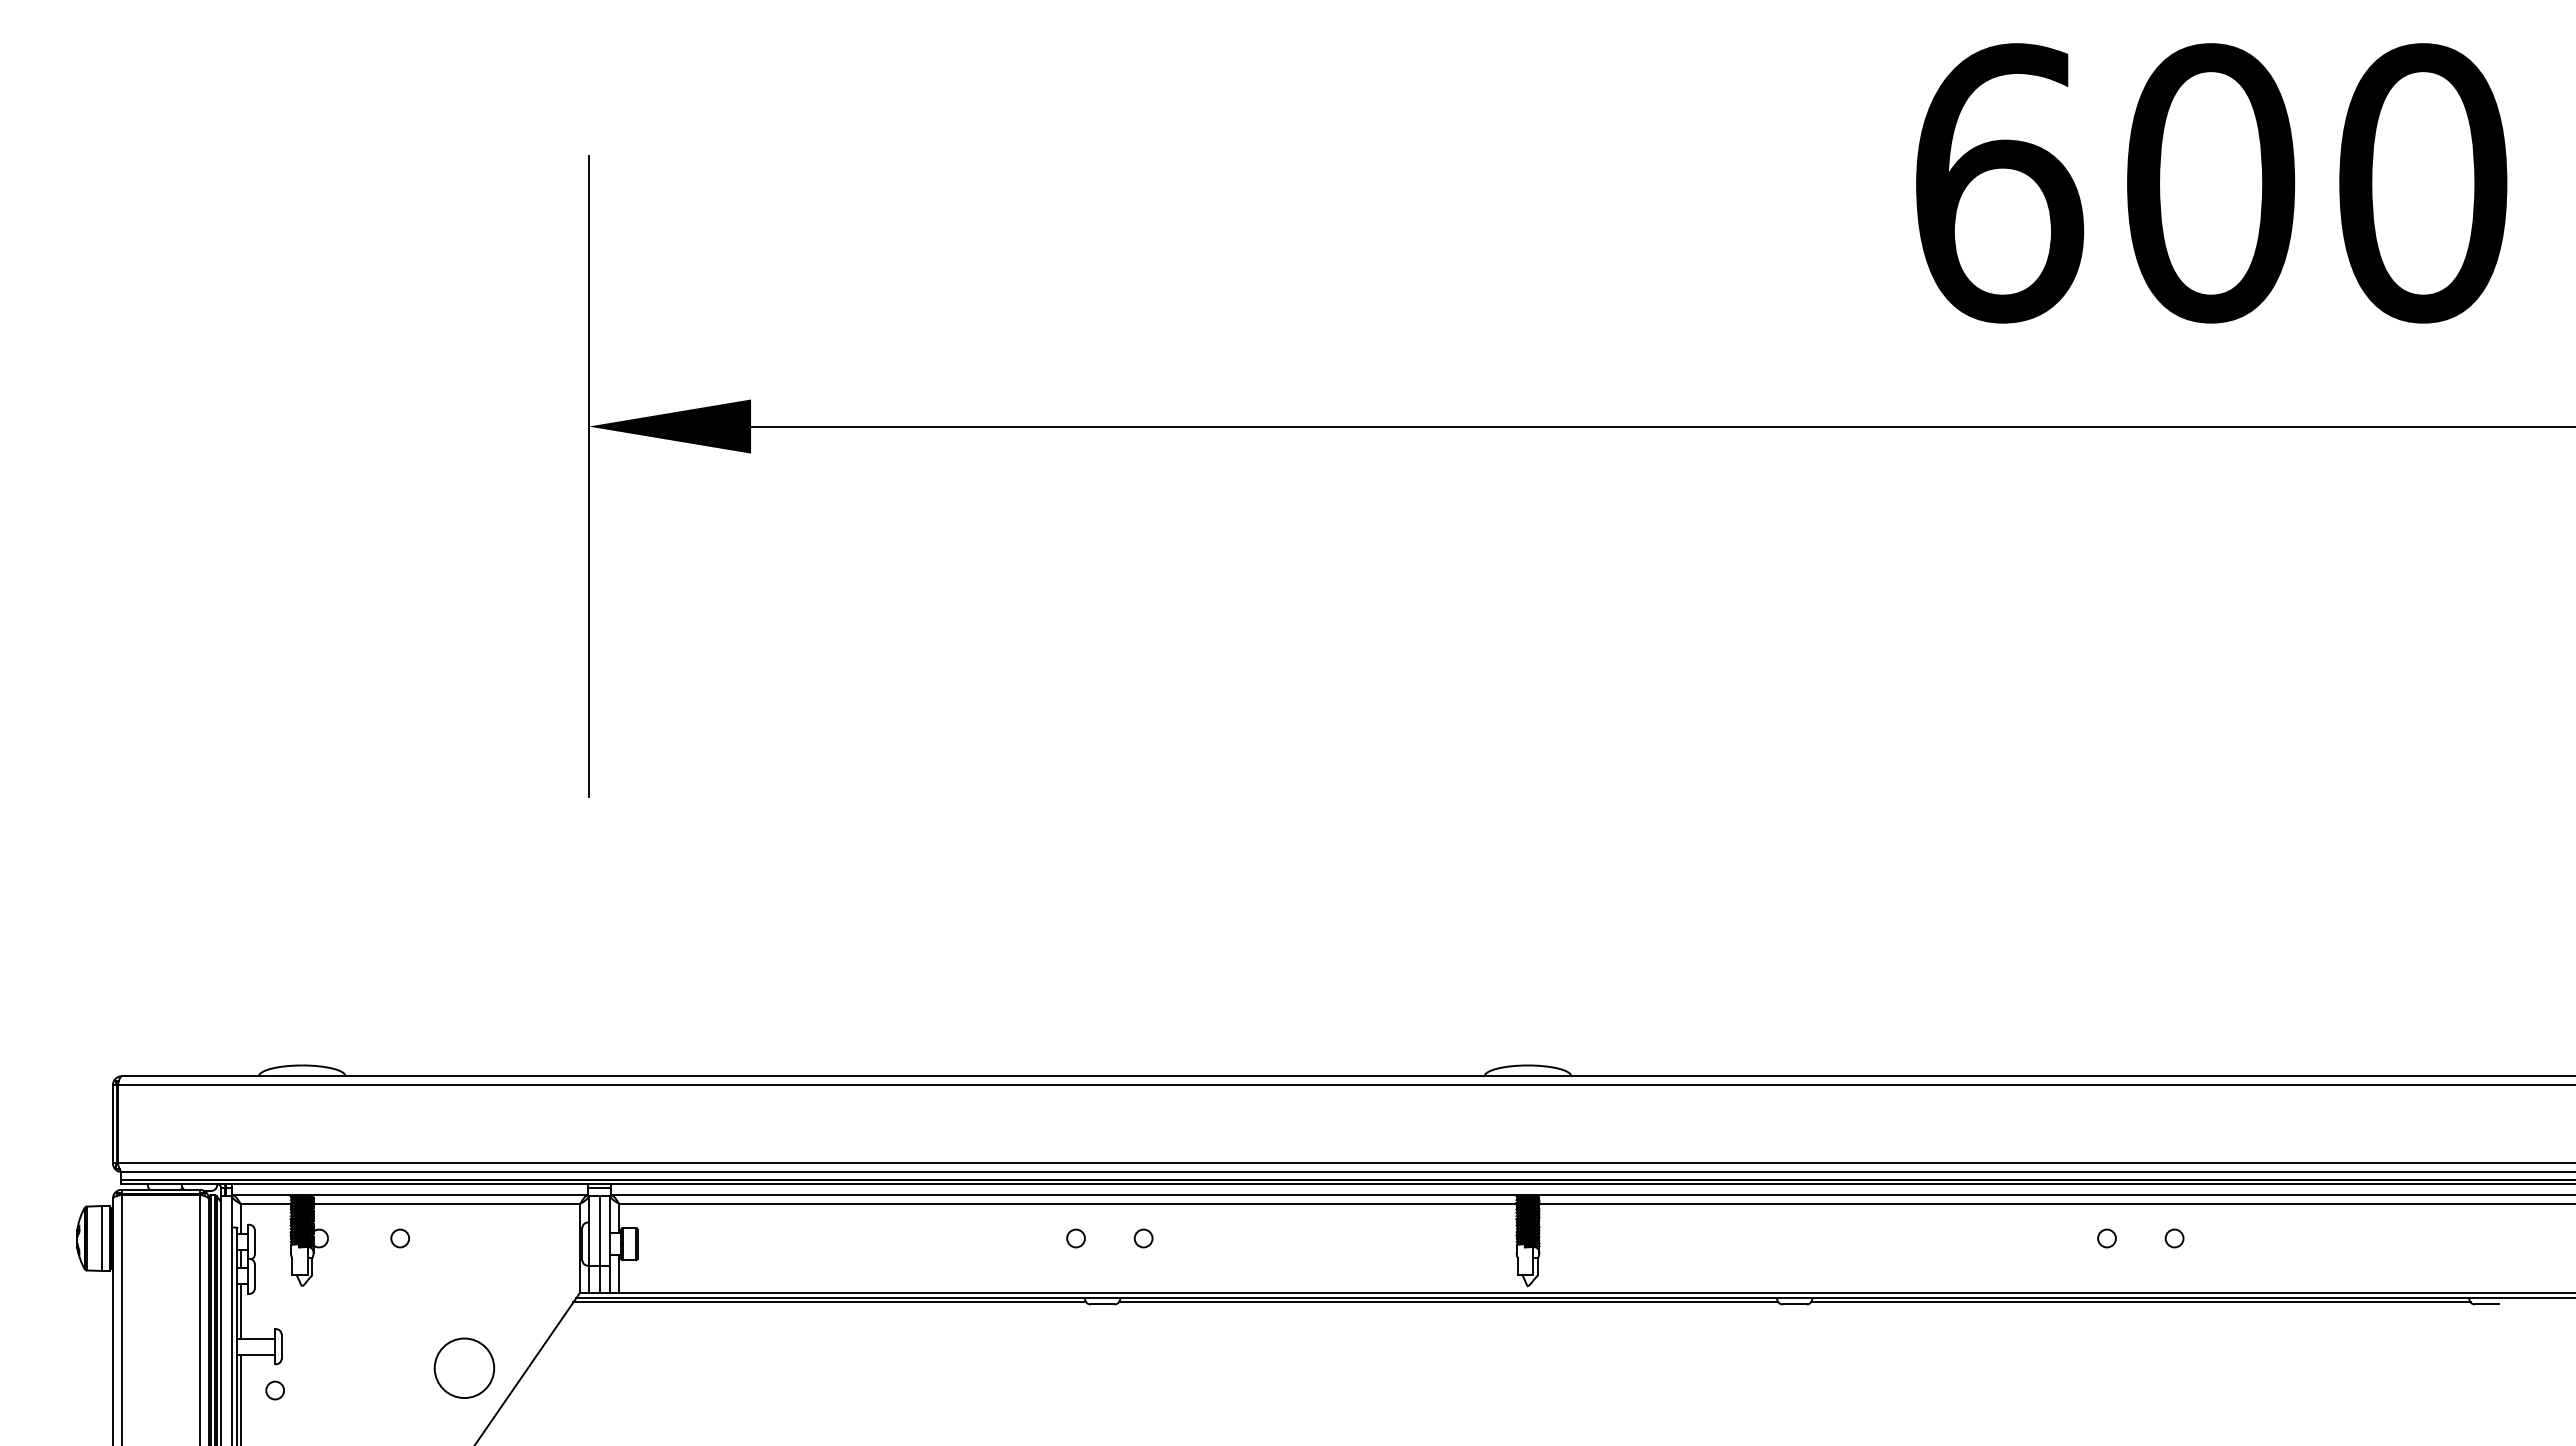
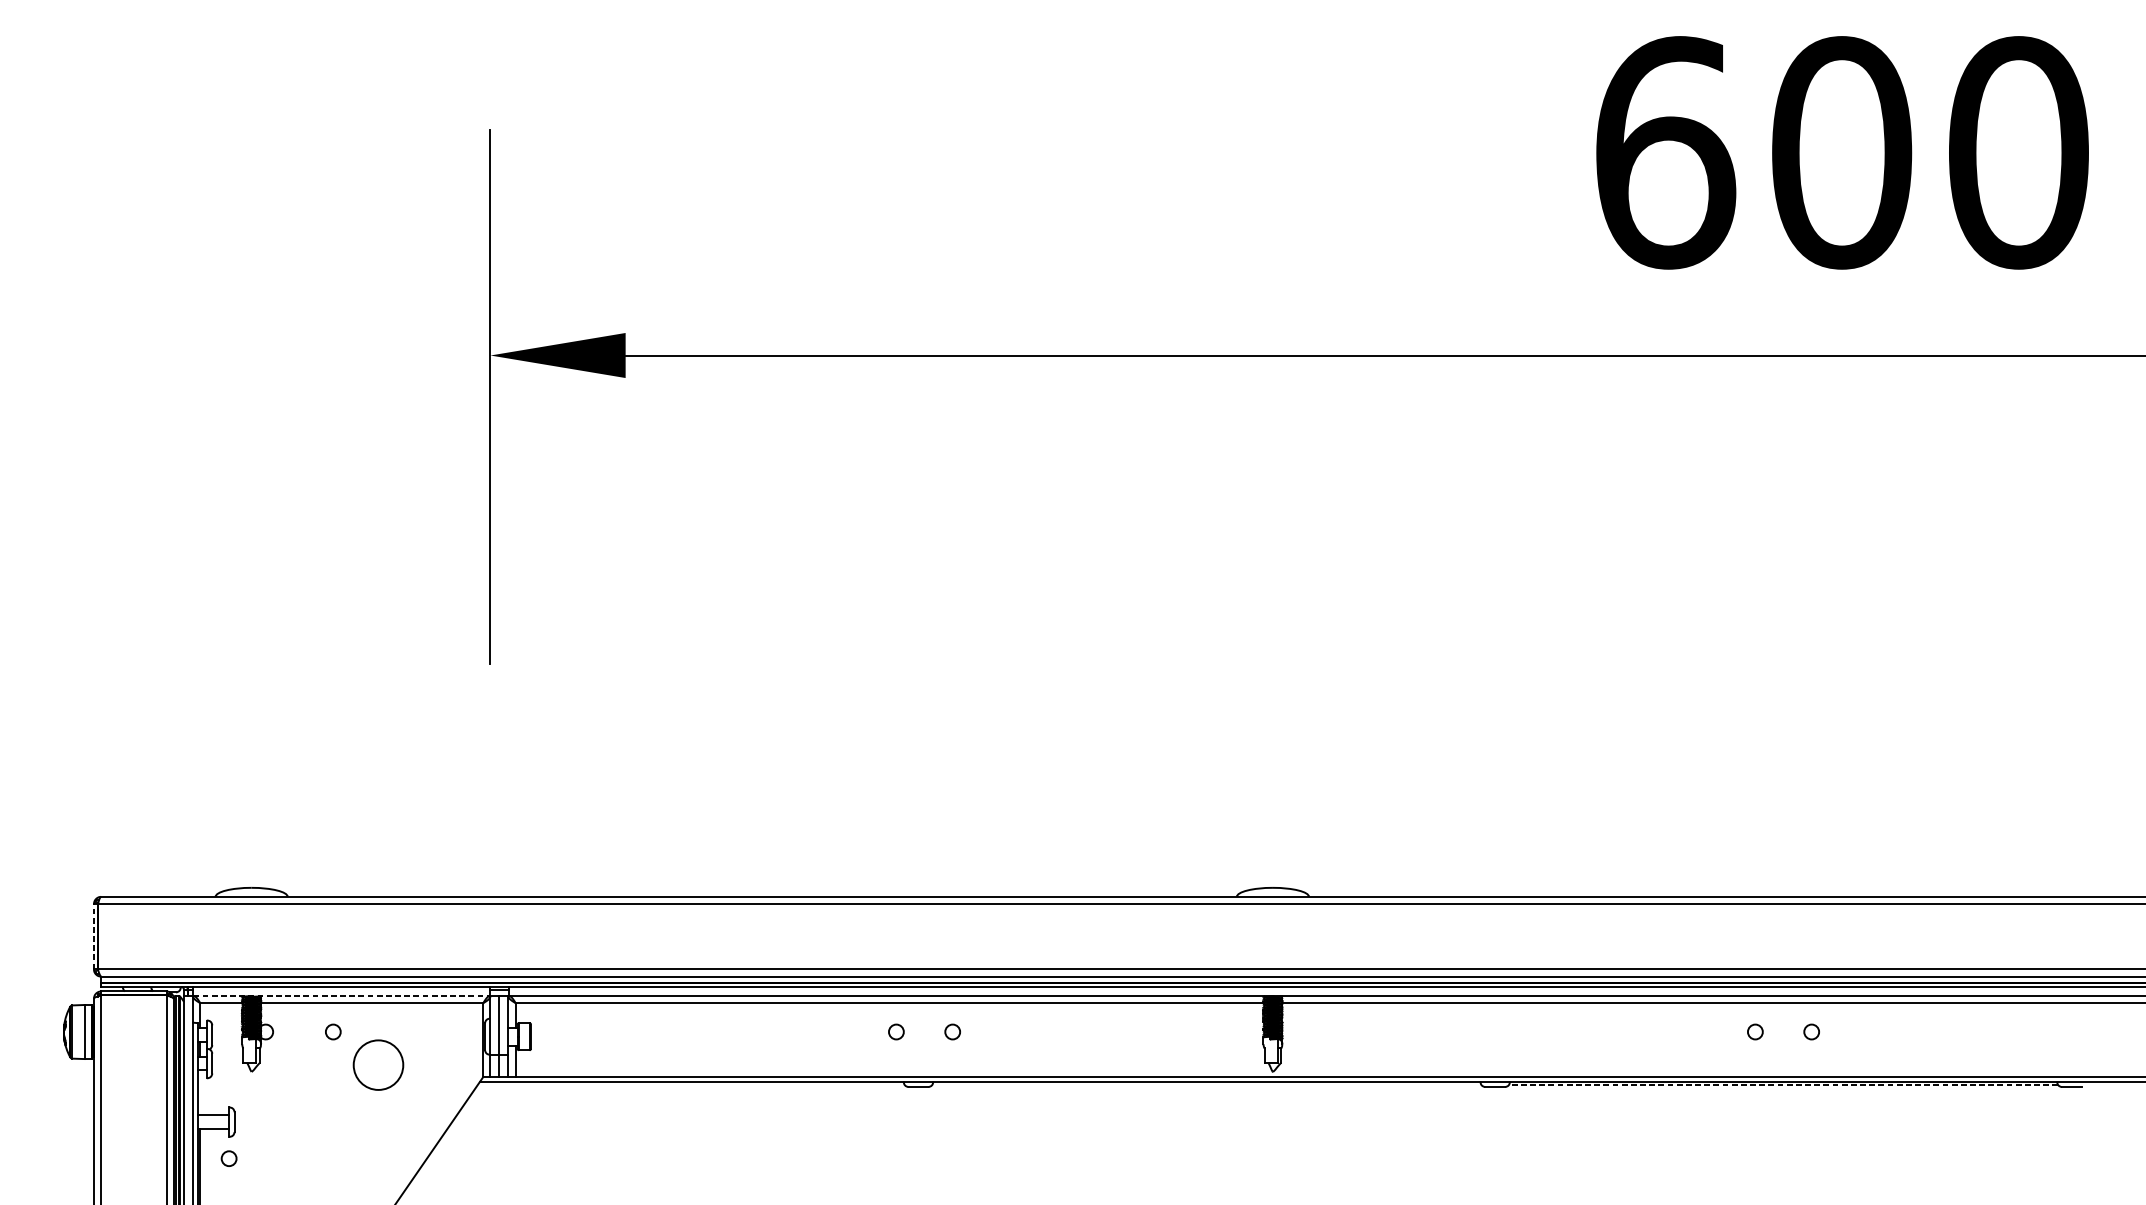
line: (112, 1123) -> (93, 936), solid -> dashed
line: (410, 1195) -> (341, 996), solid -> dashed
line: (829, 1302) -> (690, 1085), removed
line: (1448, 1302) -> (1206, 1085), removed
line: (2140, 1302) -> (1783, 1085), solid -> dashed
line: (240, 1311) -> (200, 1092), removed
circle: (464, 1367) -> (378, 1064), moved

